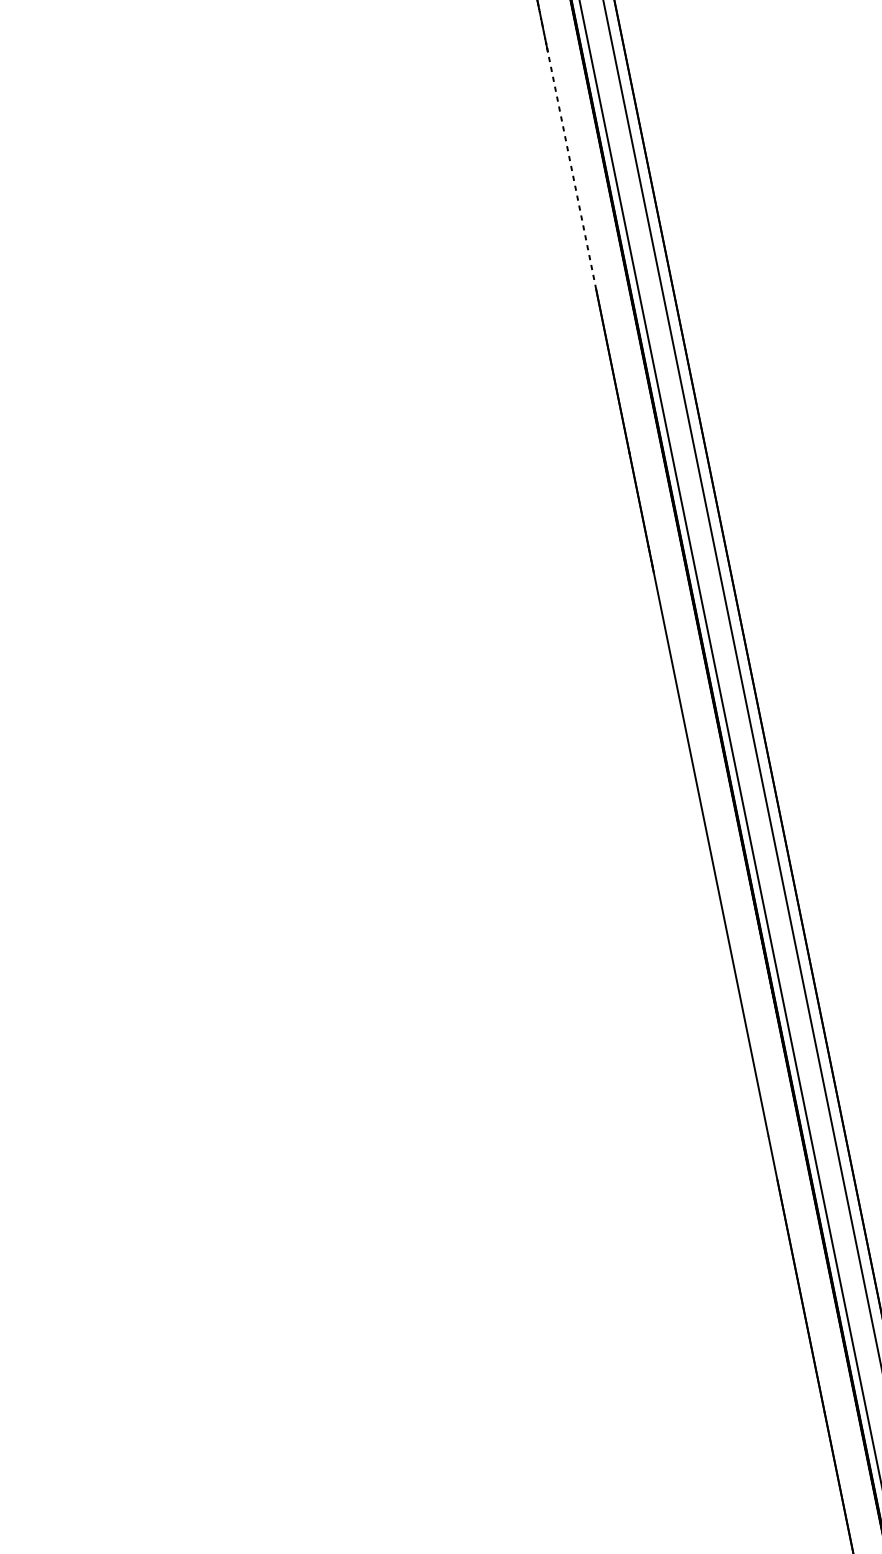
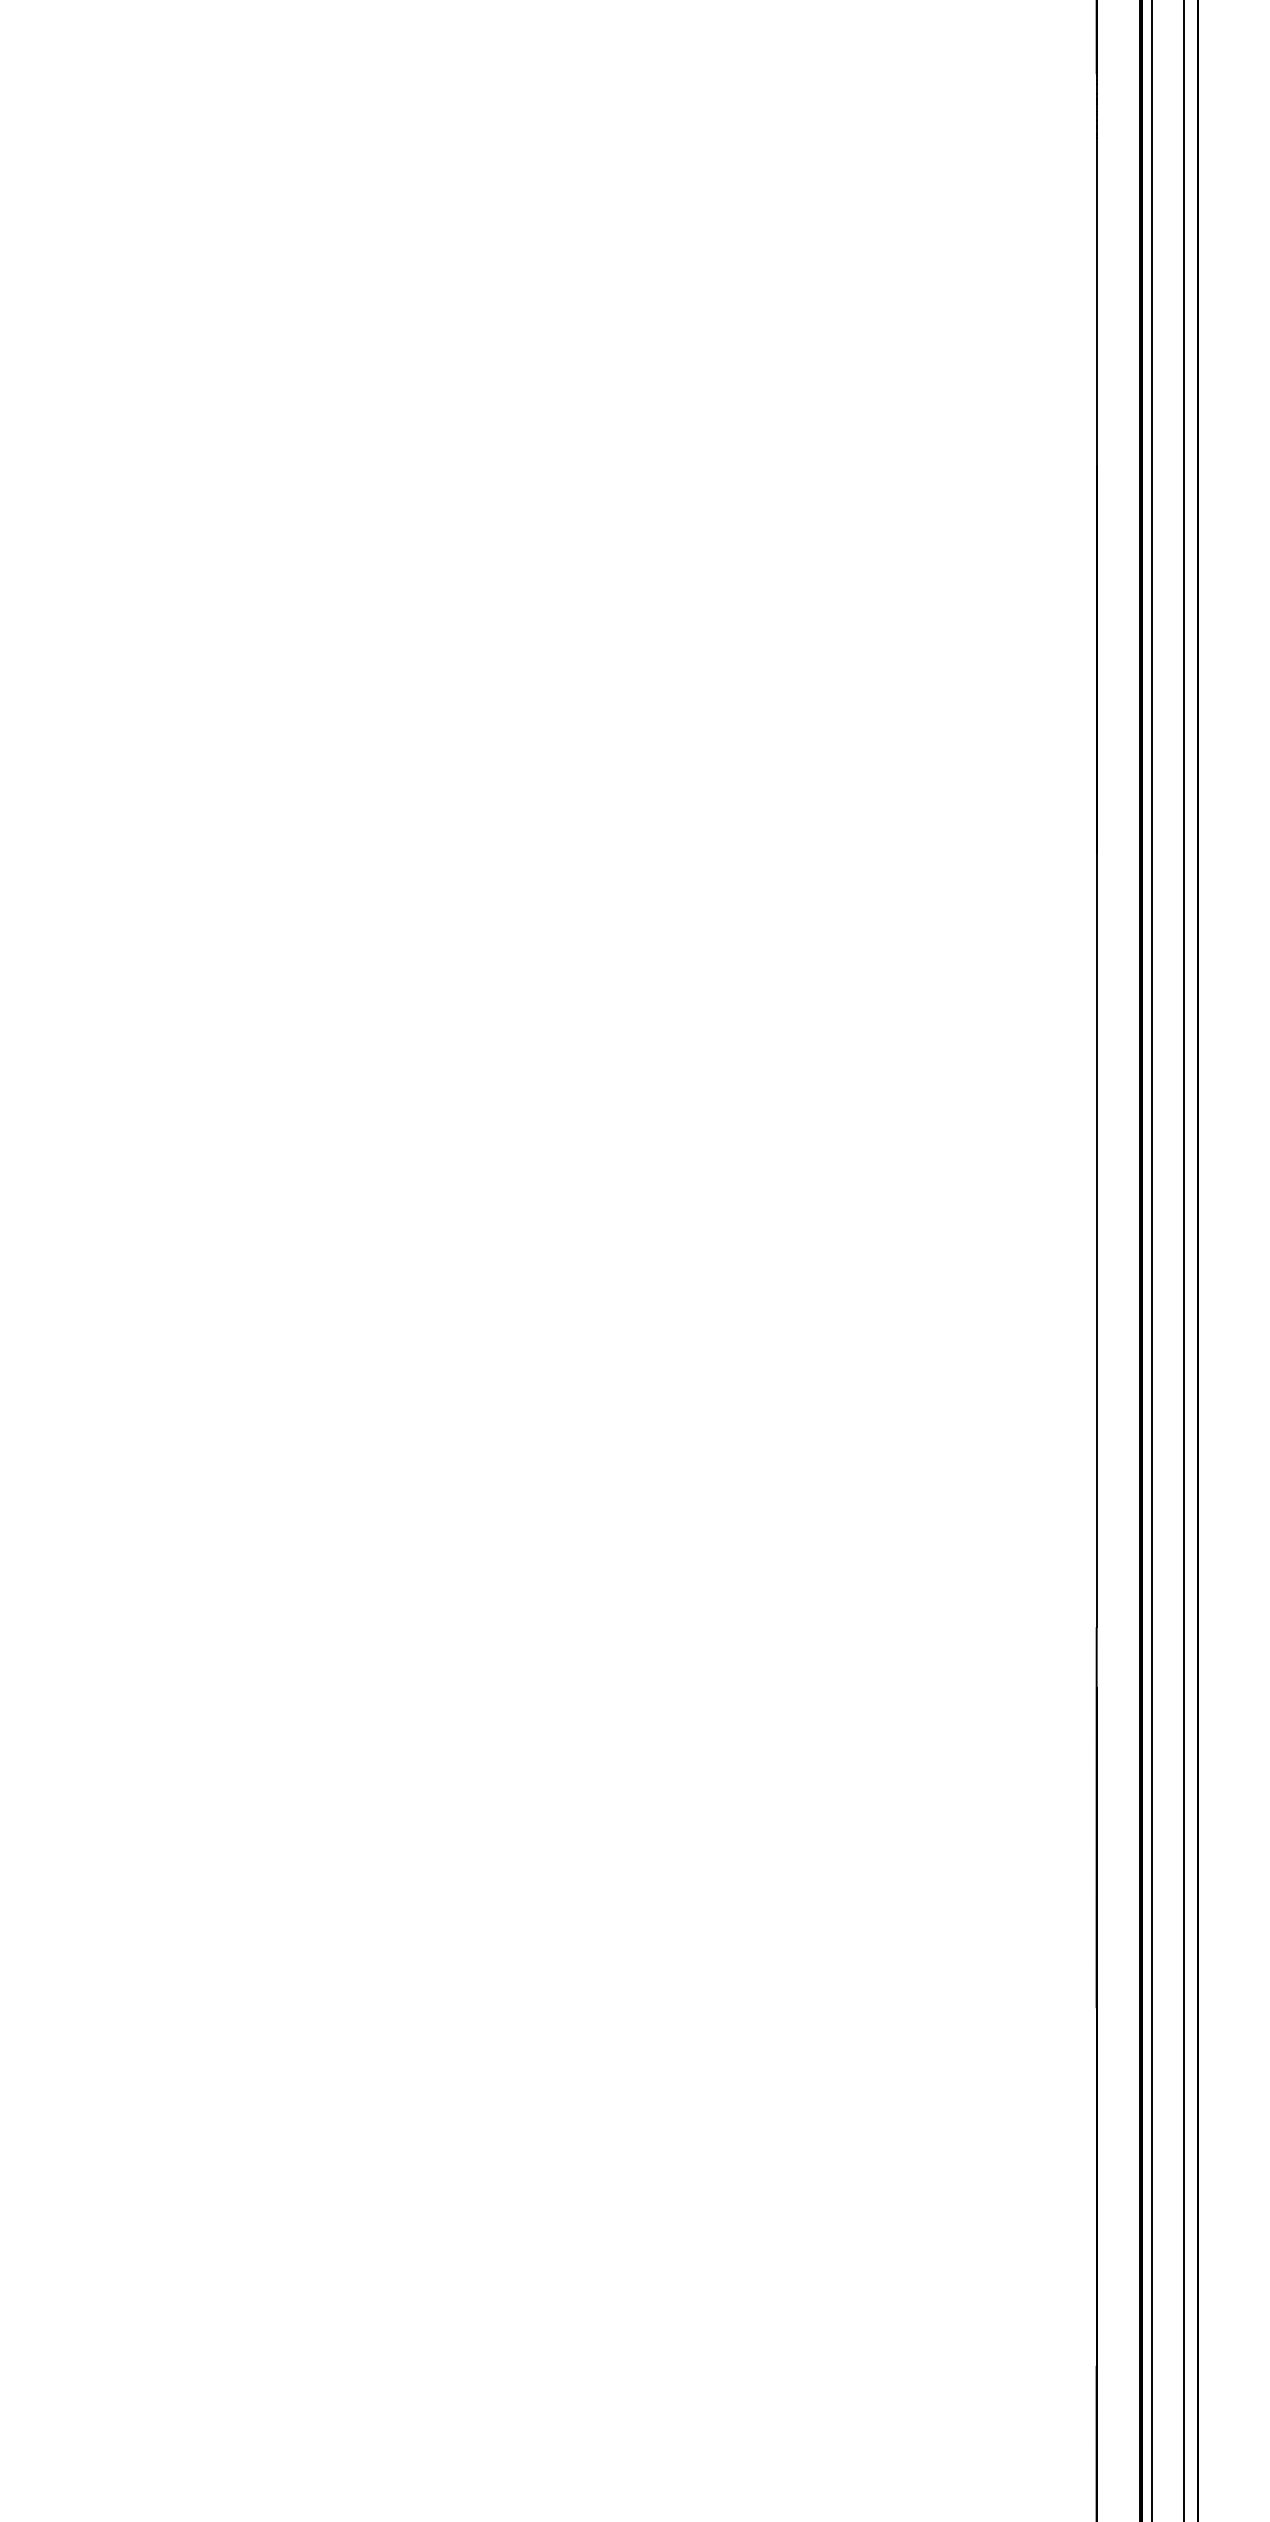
line: (571, 171) -> (1096, 302), dashed -> solid

